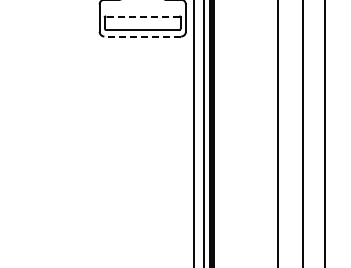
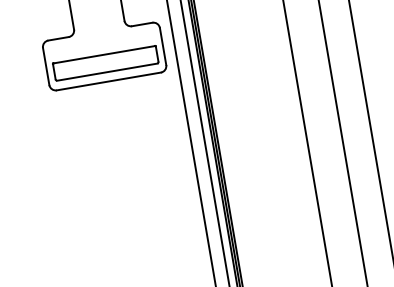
line: (142, 16) -> (103, 54), dashed -> solid
line: (142, 36) -> (108, 81), dashed -> solid

